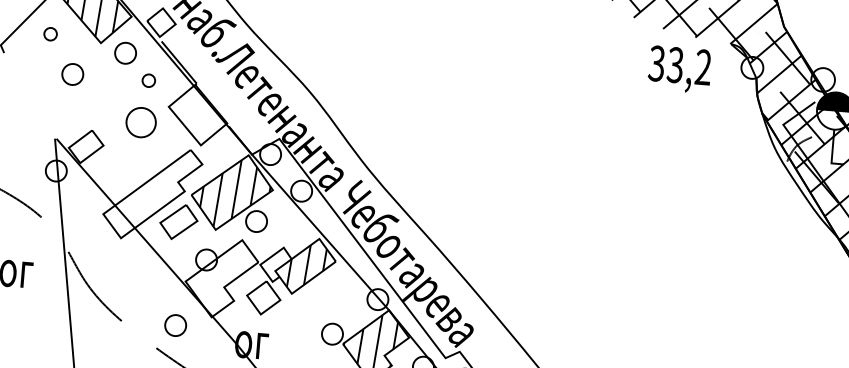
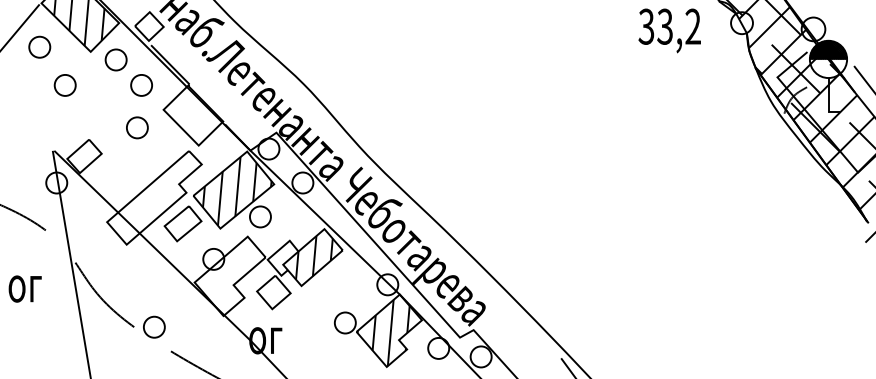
part: (50, 33) -> (39, 46), size x1.67
part: (148, 80) -> (141, 85), size x1.67
part: (141, 122) -> (137, 127), size x0.71
part: (175, 324) -> (154, 326), moved

